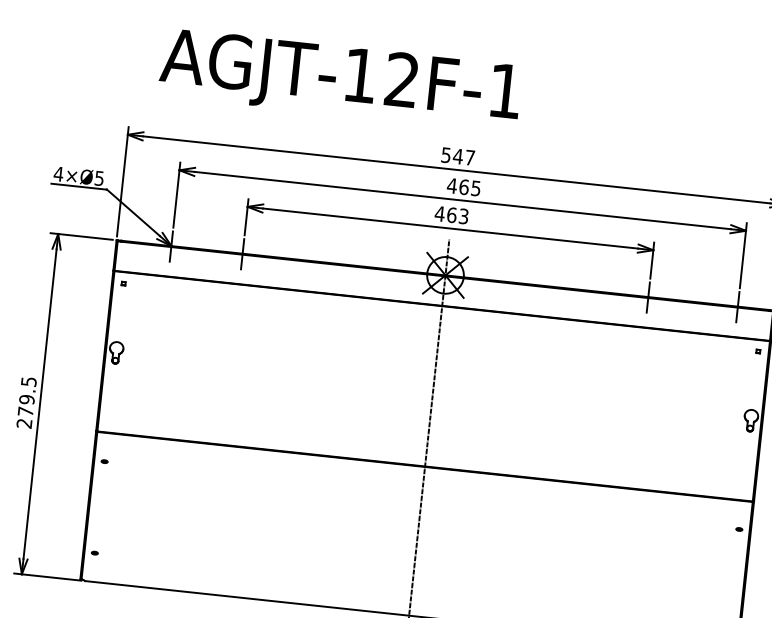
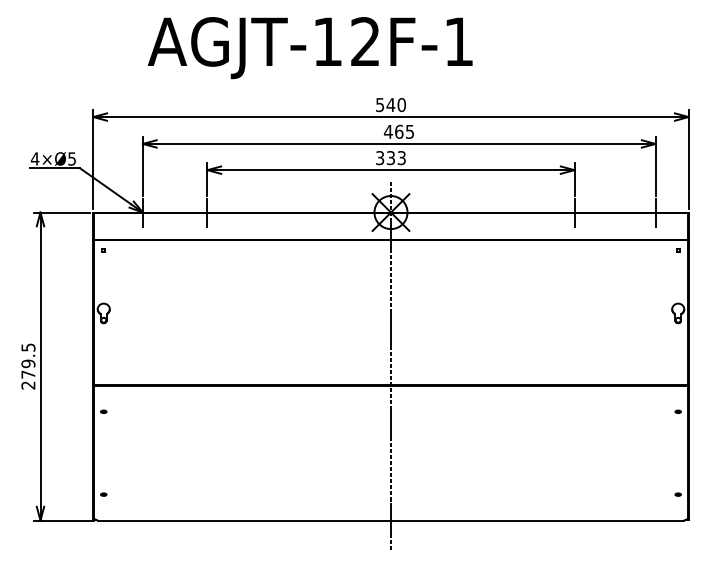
text: (339, 80) -> (309, 48), moved
text: (469, 158) -> (401, 105), 547 -> 540
text: (445, 215) -> (385, 158), 463 -> 333

